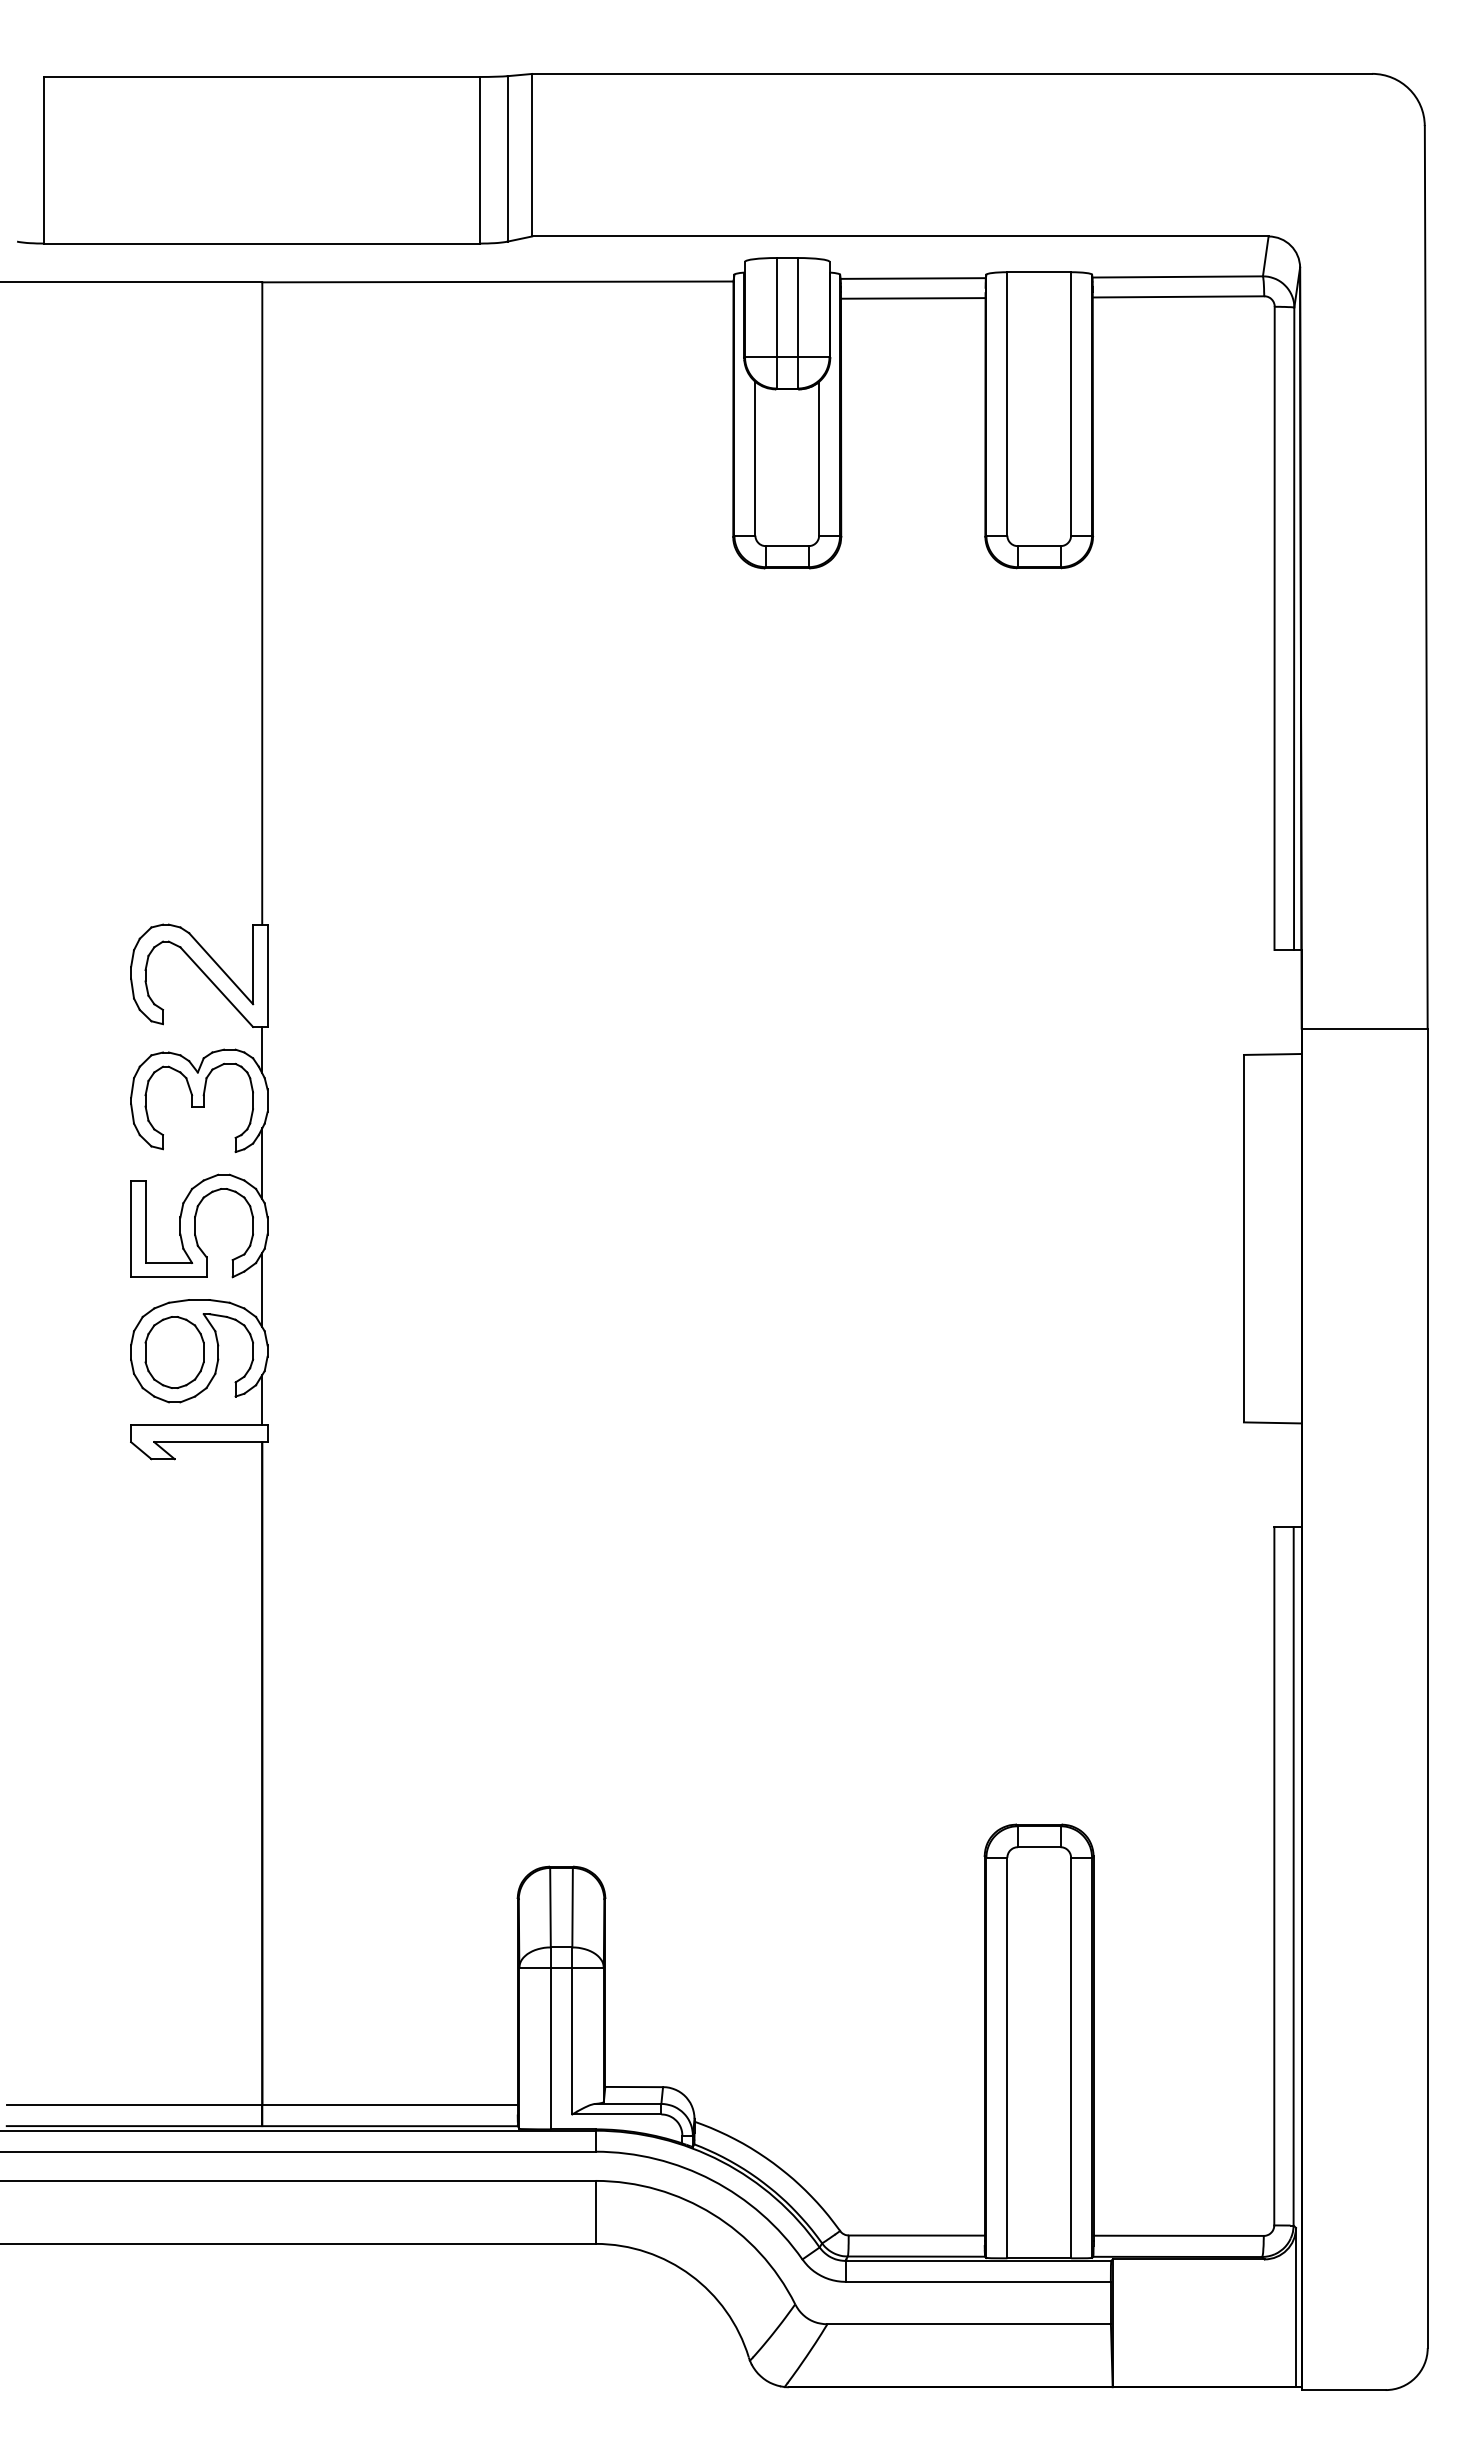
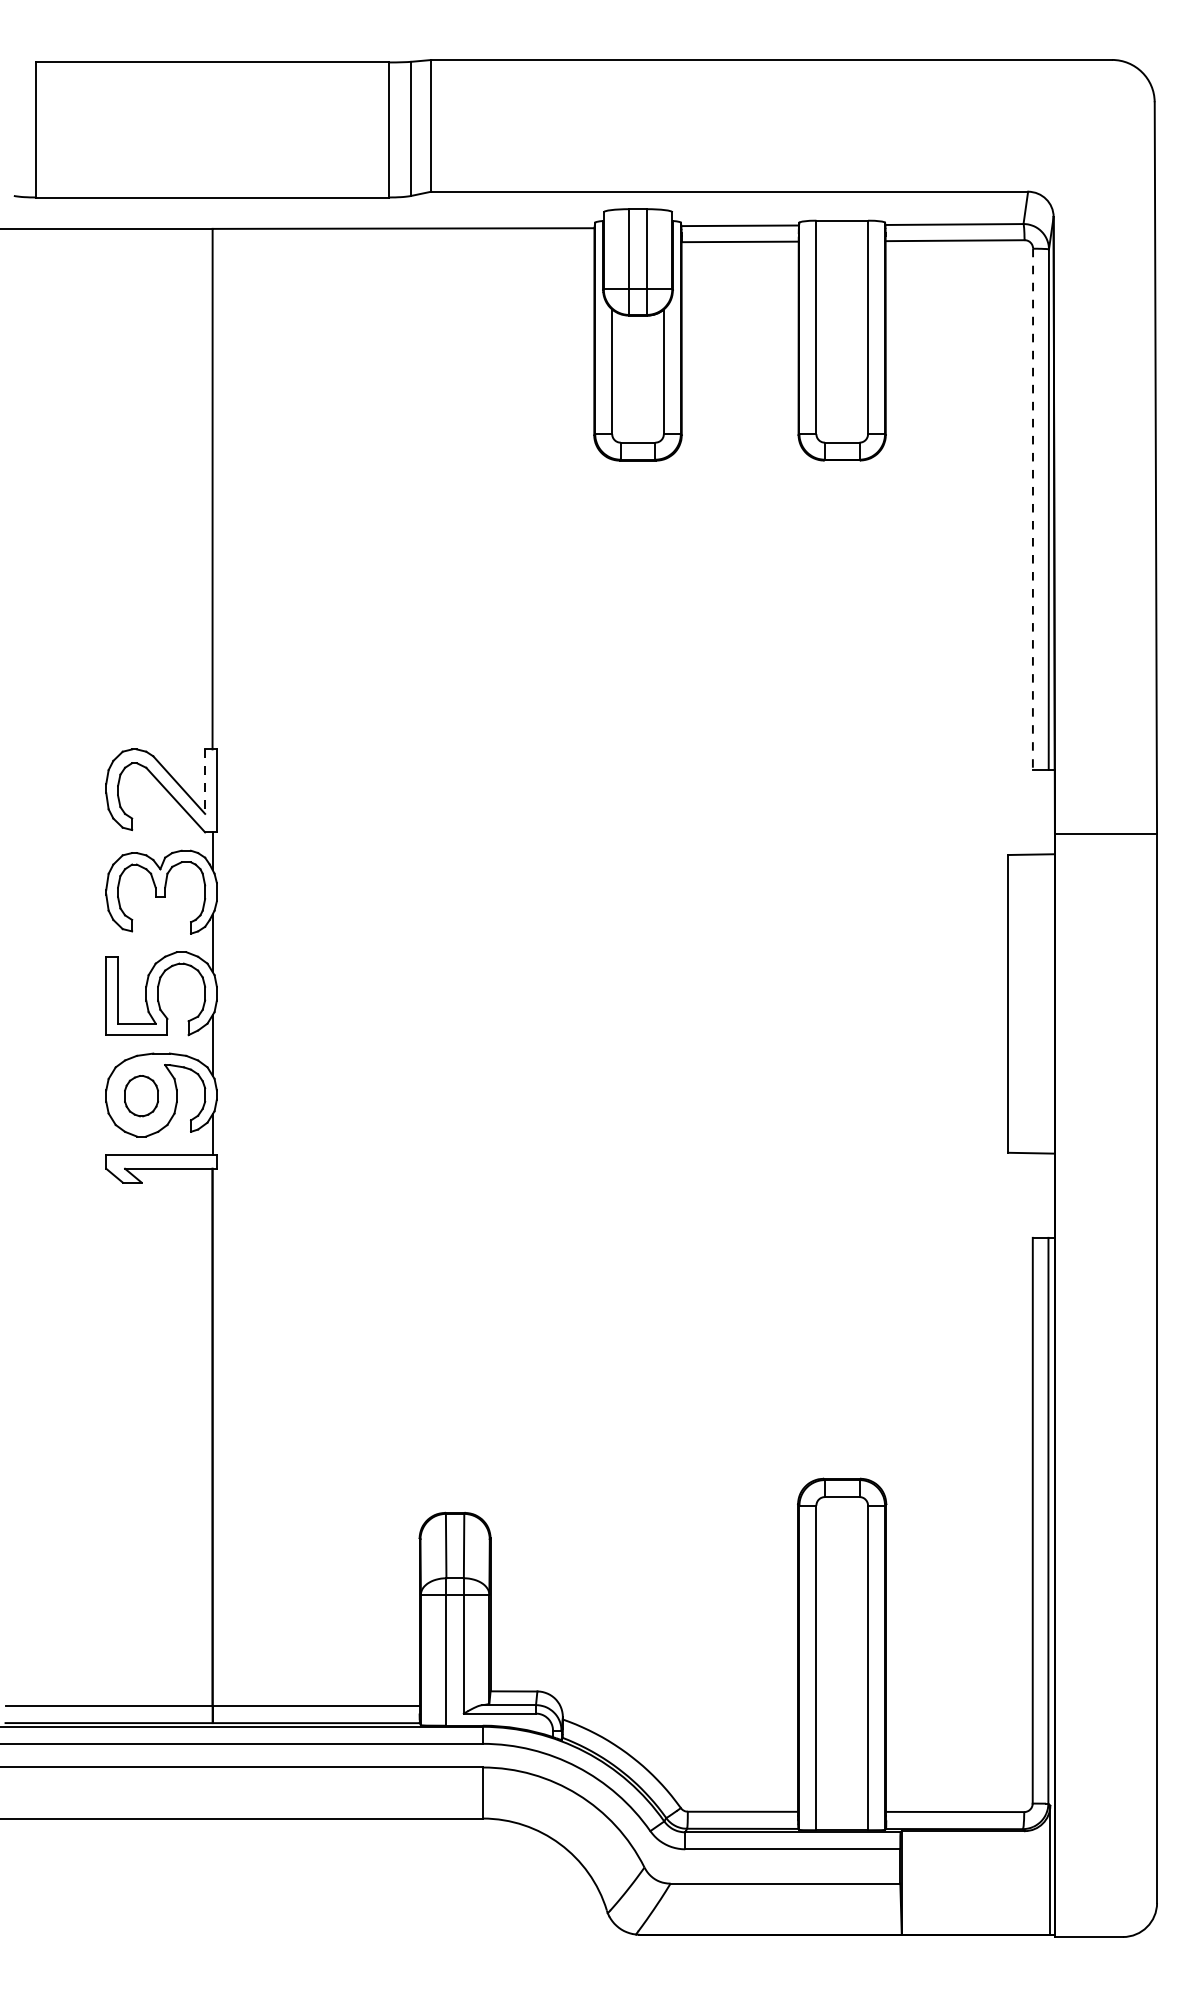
line: (1274, 628) -> (1032, 509), solid -> dashed
line: (253, 964) -> (205, 781), solid -> dashed
part: (174, 1352) -> (141, 1096), size x0.7

